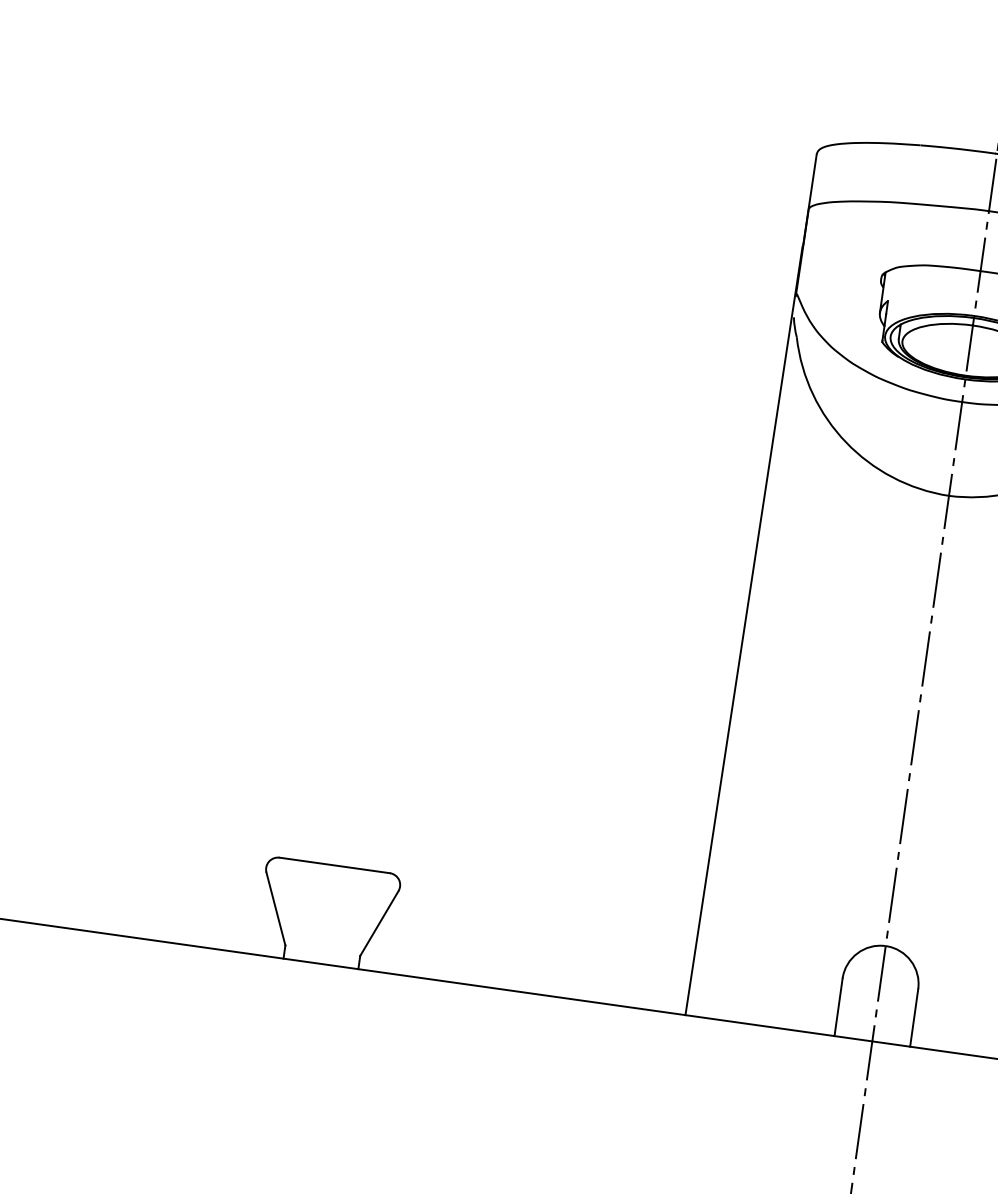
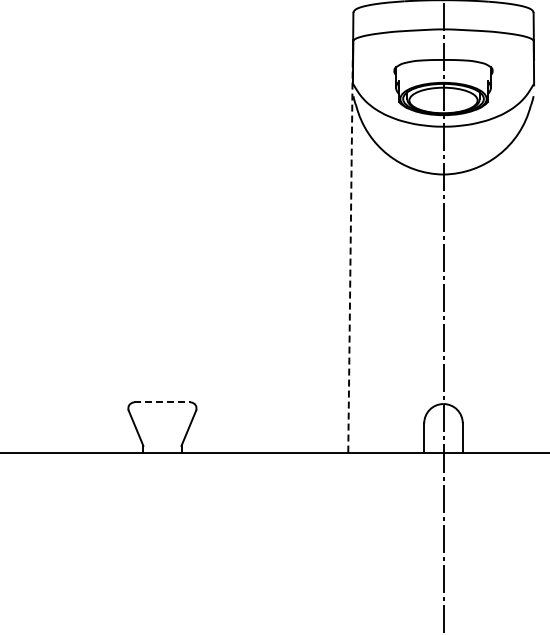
line: (743, 632) -> (350, 257), solid -> dashed
line: (334, 865) -> (162, 402), solid -> dashed

